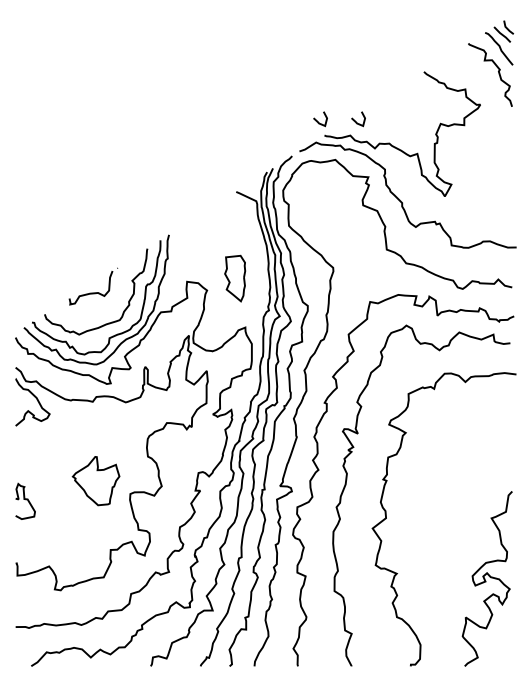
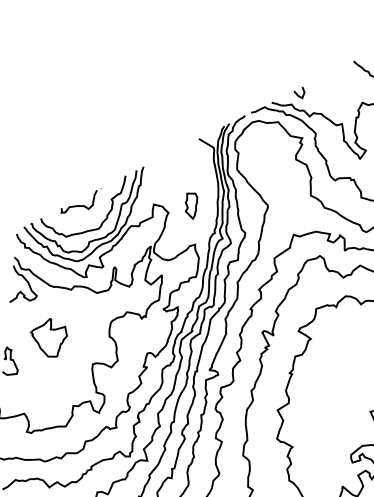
curve: (318, 121) -> (268, 91), removed
part: (234, 278) -> (190, 205), size x0.71
part: (95, 481) -> (48, 338), moved

